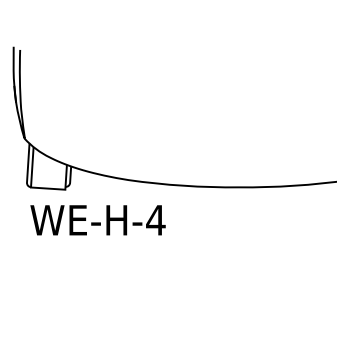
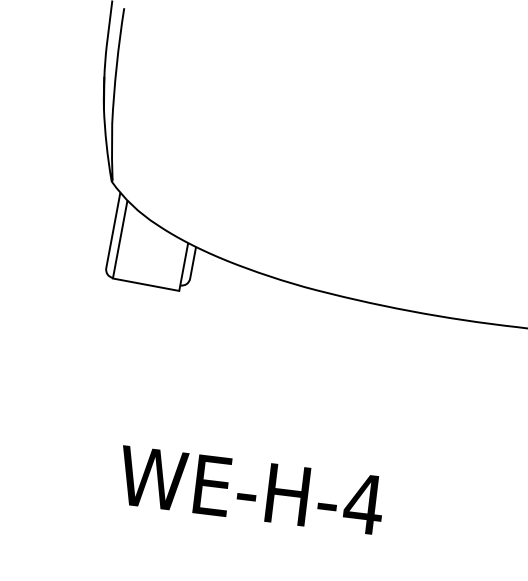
text: (97, 220) -> (250, 490), moved

